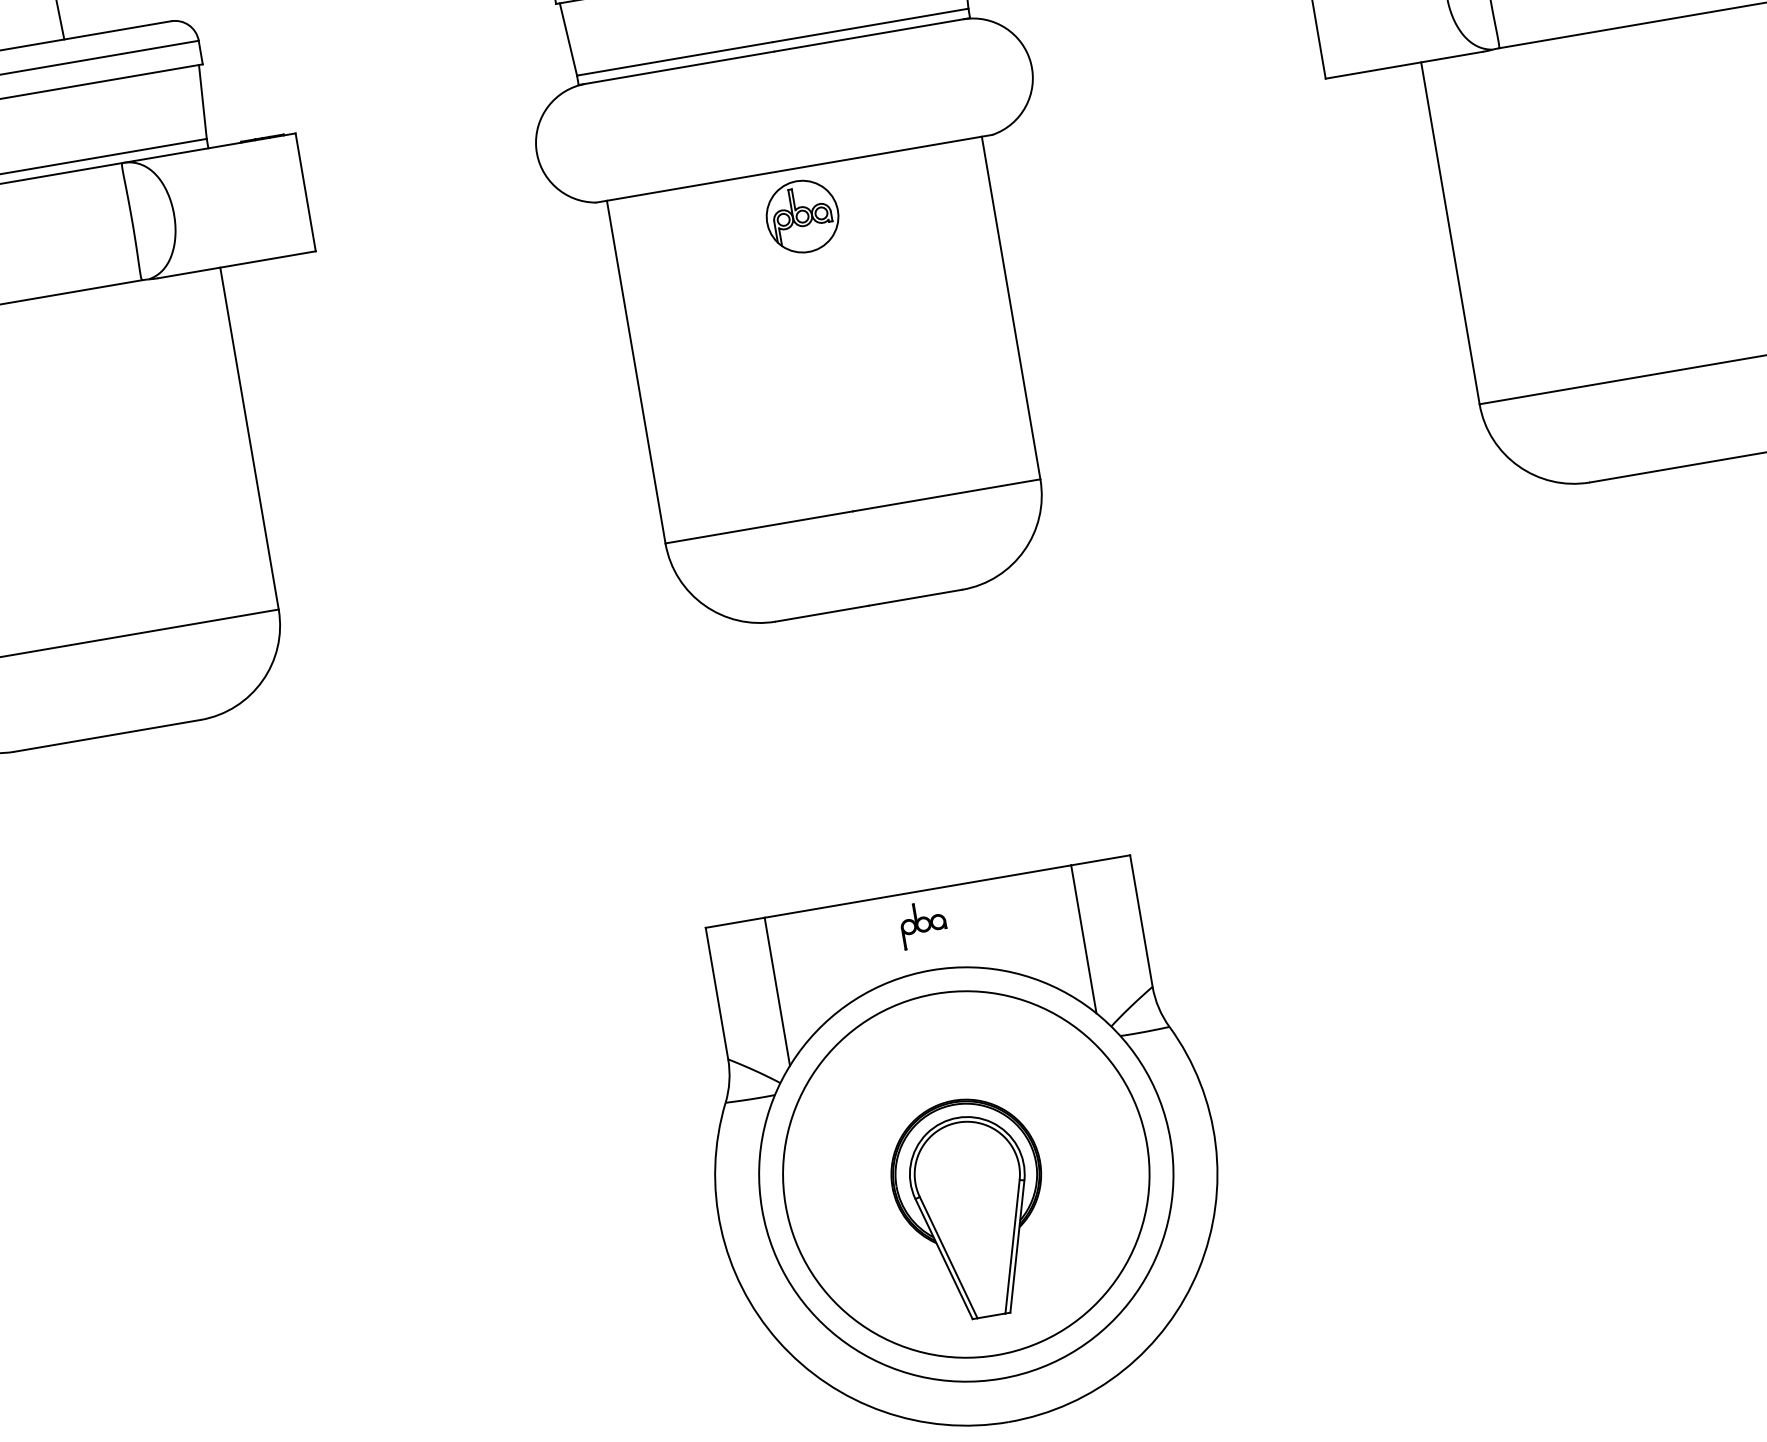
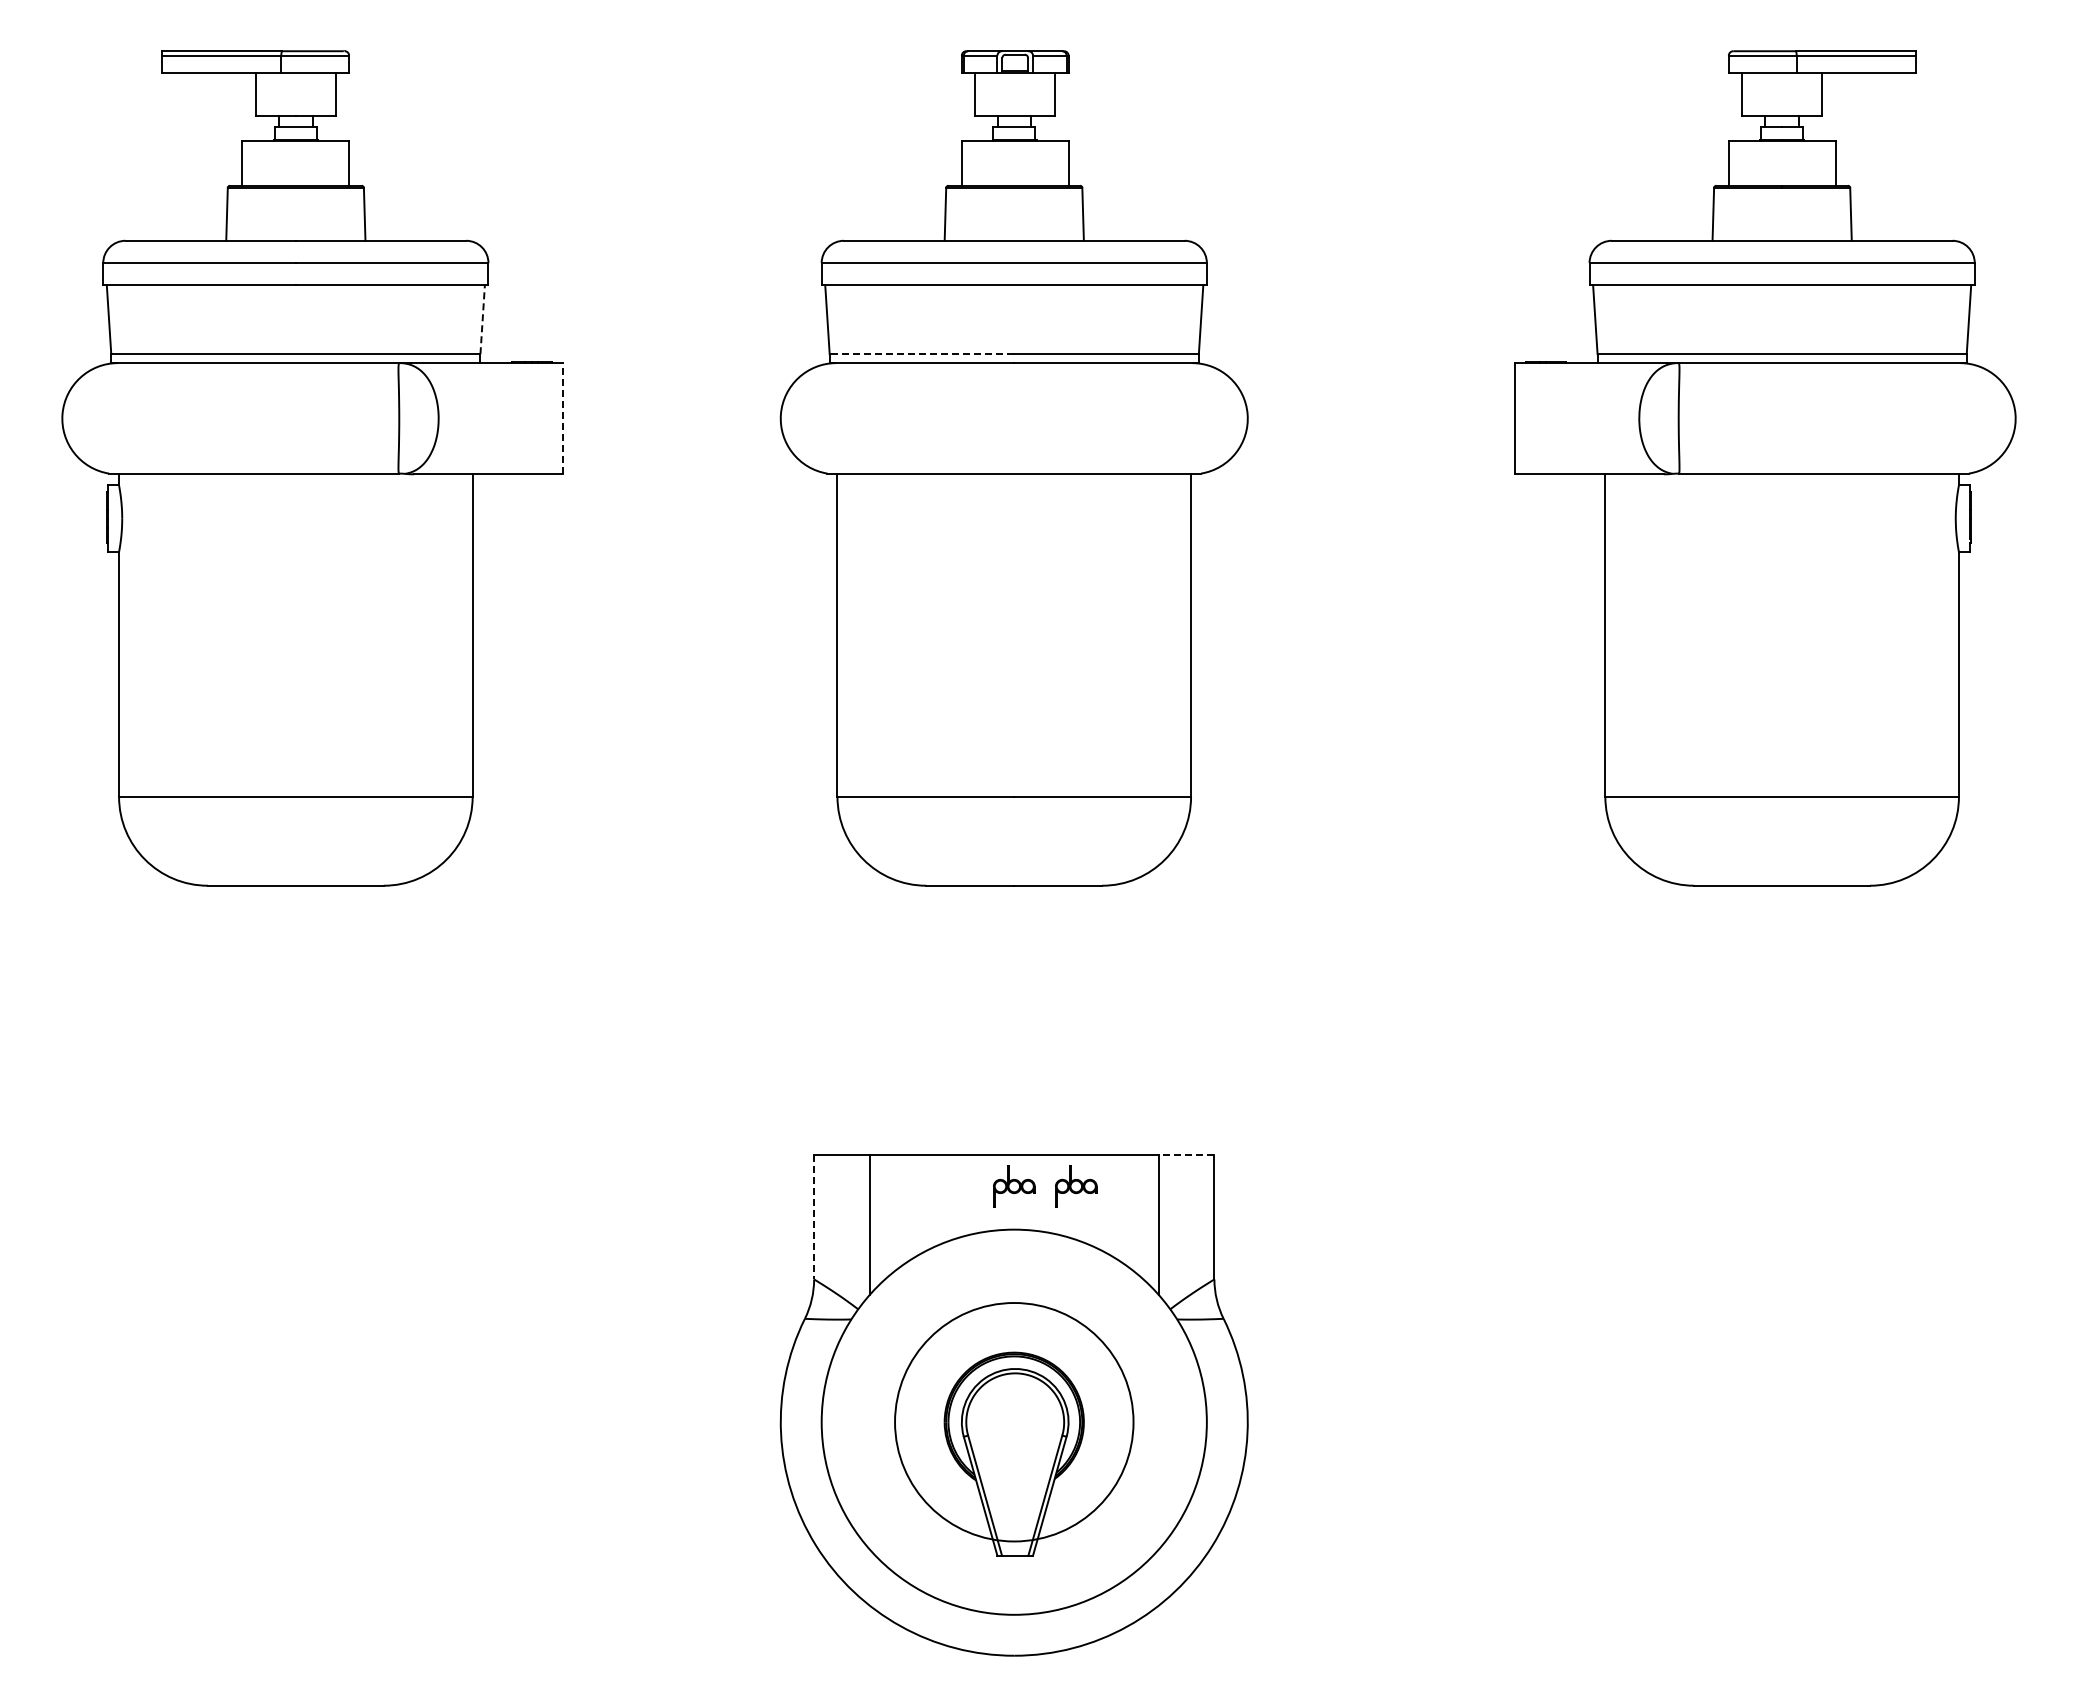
line: (674, 59) -> (921, 354), solid -> dashed
line: (202, 101) -> (482, 319), solid -> dashed
line: (305, 192) -> (562, 418), solid -> dashed
part: (802, 216) -> (1014, 518), removed
line: (1100, 860) -> (1186, 1155), solid -> dashed
part: (989, 913) -> (1076, 1186), added
line: (717, 993) -> (814, 1217), solid -> dashed
circle: (965, 1173) -> (1013, 1421), size x0.7

